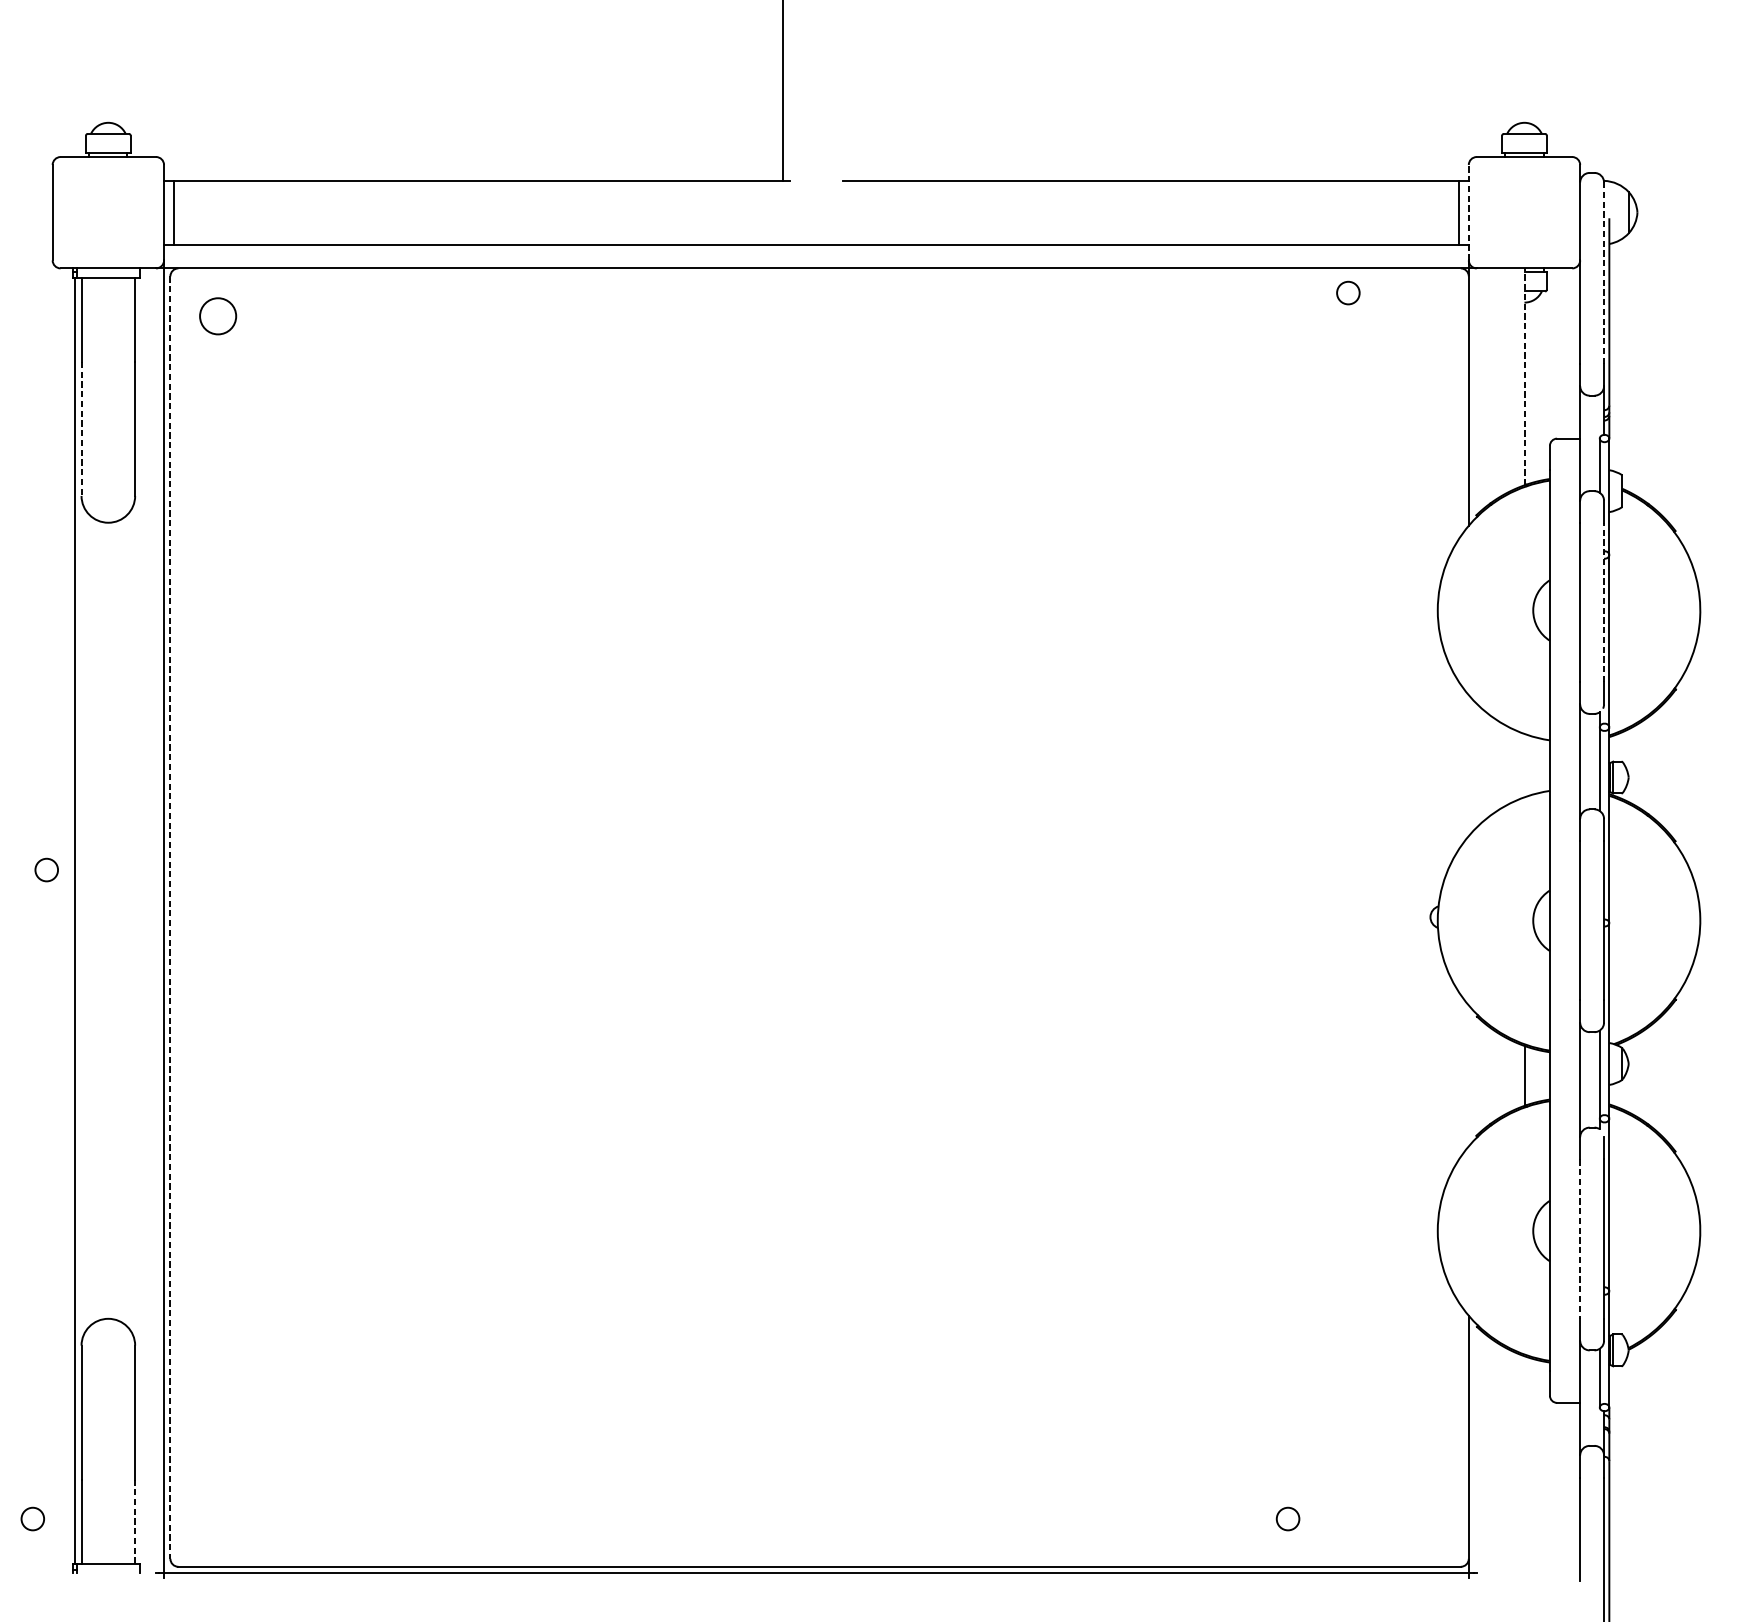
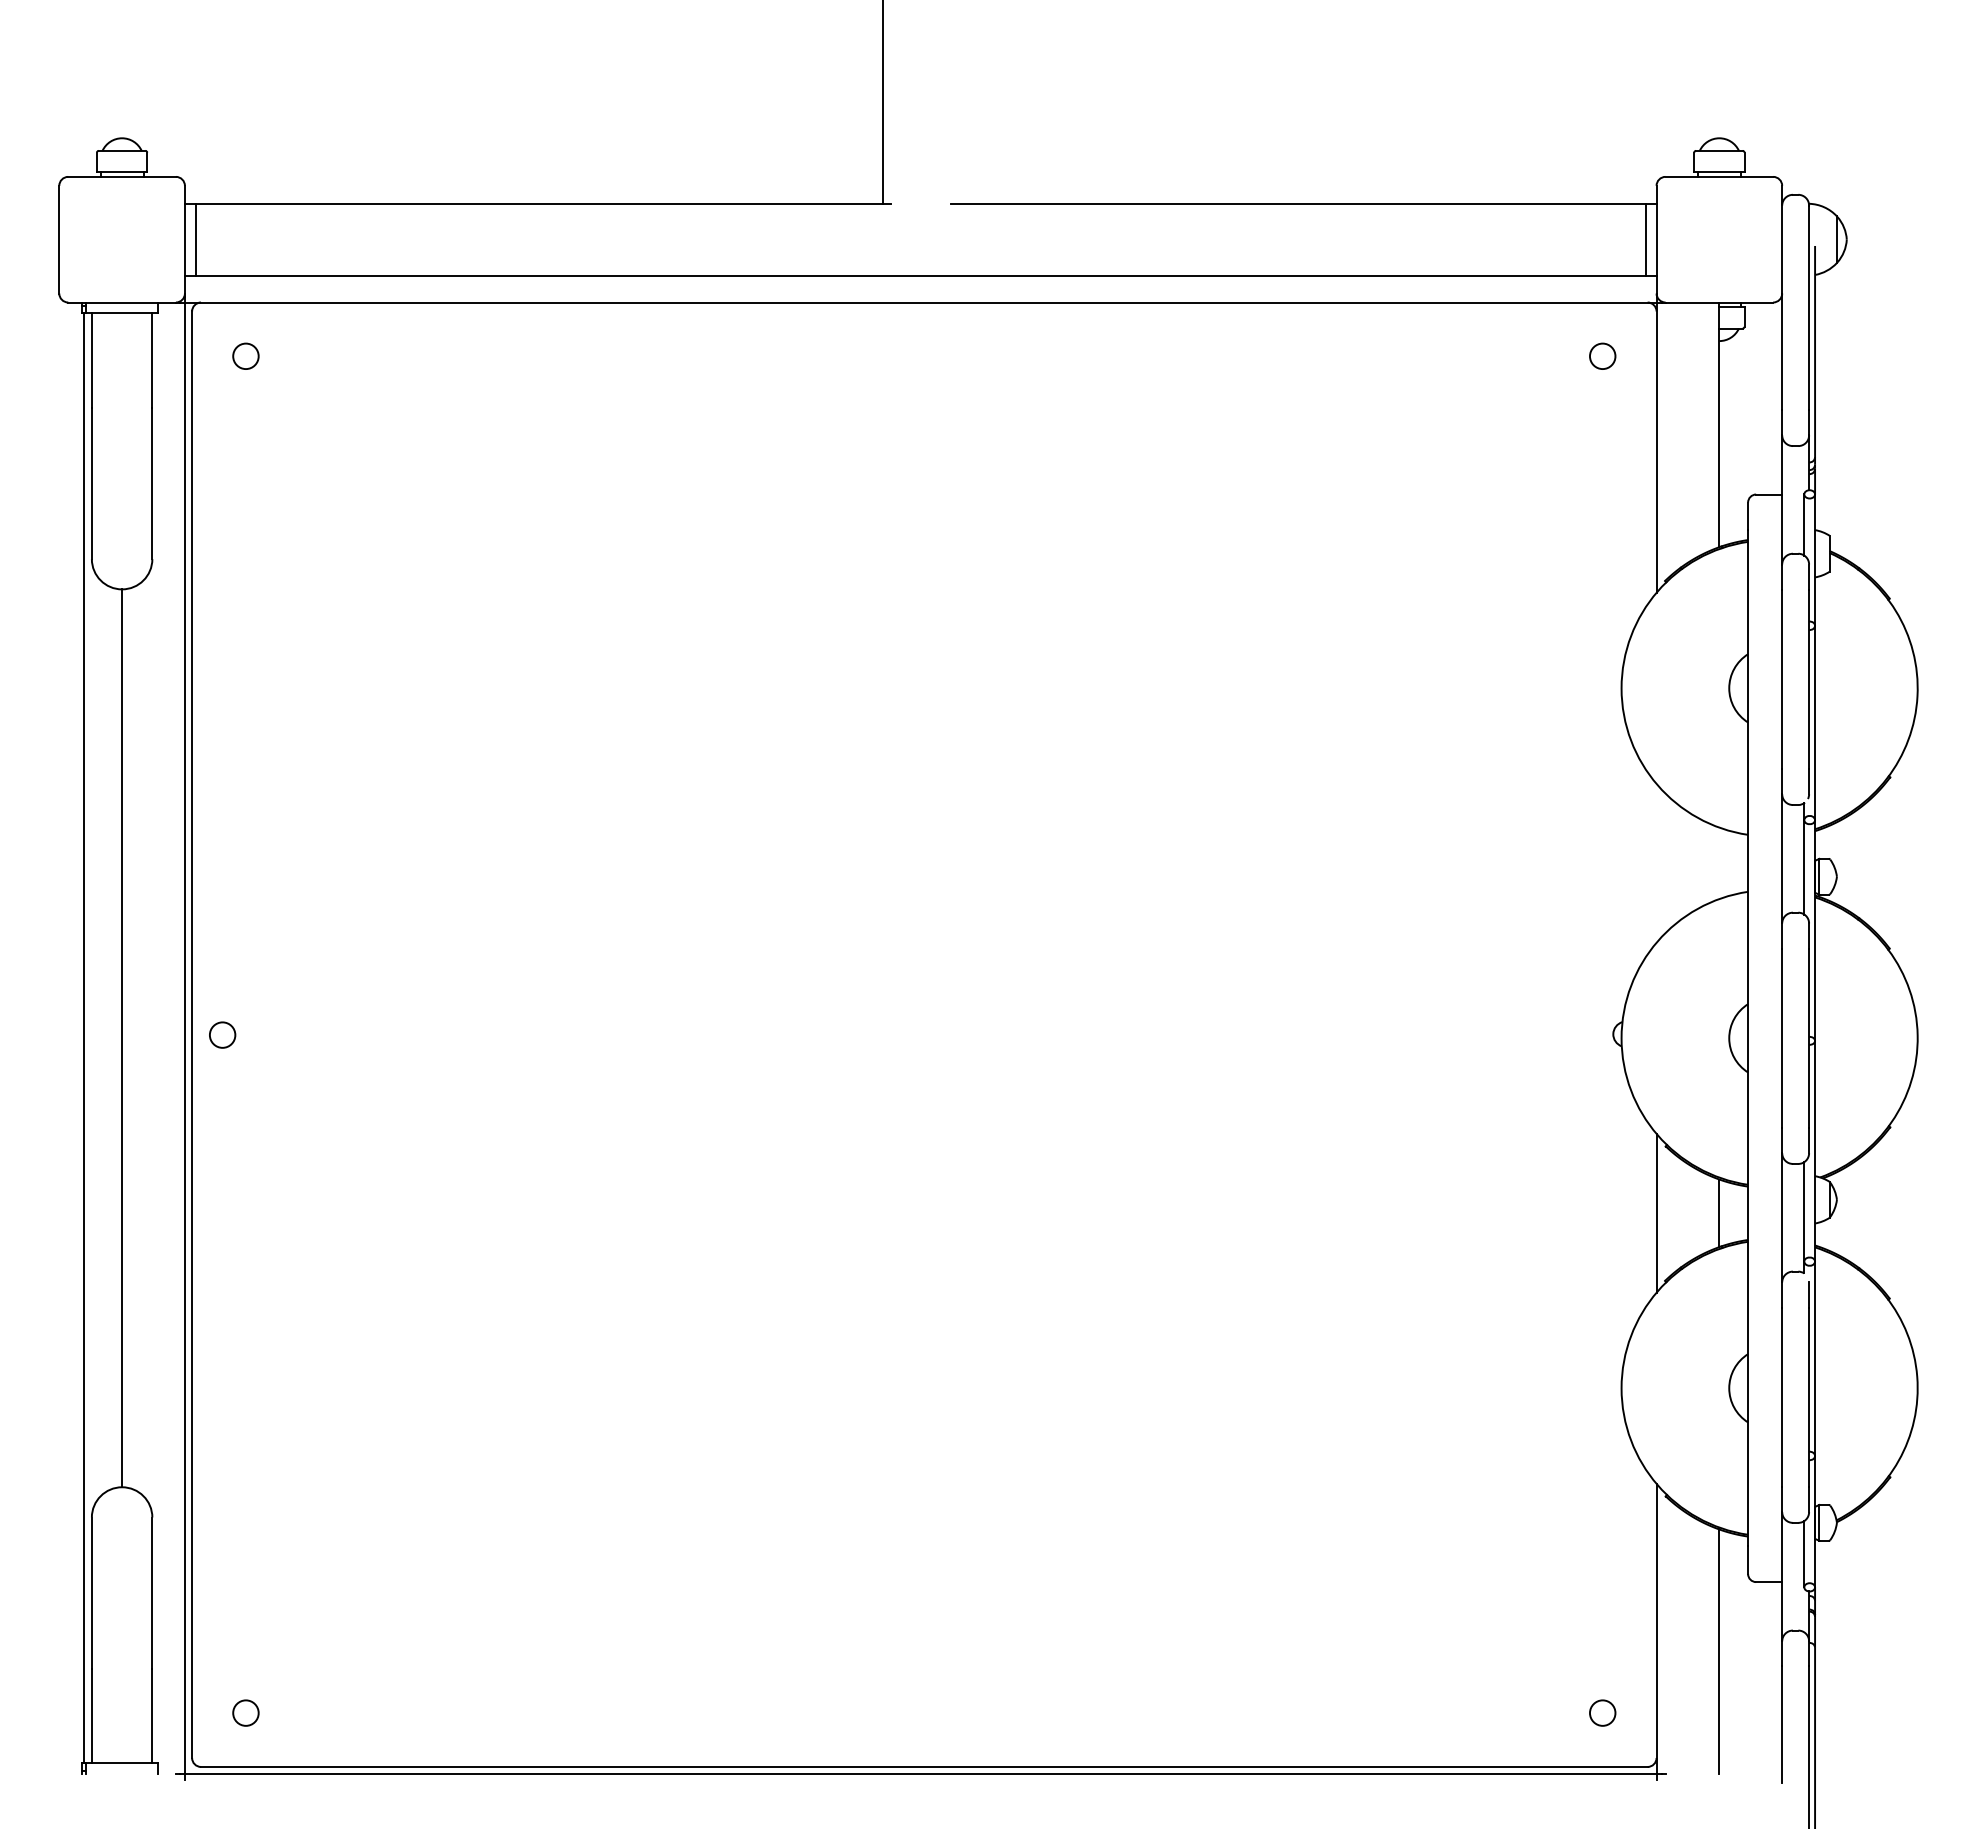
line: (1468, 212) -> (1656, 239), dashed -> solid
line: (1604, 272) -> (1809, 307), dashed -> solid
circle: (1348, 292) -> (1602, 355), moved
circle: (217, 315) -> (245, 355), size x0.62
line: (1524, 376) -> (1719, 424), dashed -> solid
line: (81, 428) -> (91, 483), dashed -> solid
line: (1604, 602) -> (1809, 679), dashed -> solid
circle: (46, 869) -> (222, 1034), moved
line: (170, 918) -> (192, 1035), dashed -> solid
line: (108, 920) -> (122, 1038), added
line: (1468, 1075) -> (1656, 1212), added
line: (1580, 1239) -> (1782, 1397), dashed -> solid
line: (1524, 1464) -> (1719, 1651), added
circle: (32, 1518) -> (245, 1712), moved
circle: (1287, 1518) -> (1602, 1712), moved
line: (135, 1521) -> (152, 1715), dashed -> solid

